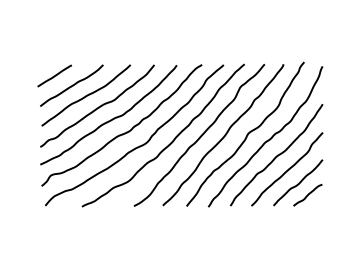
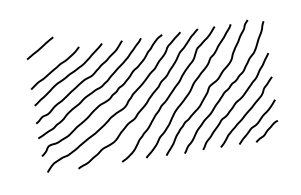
line: (54, 75) -> (39, 47), moved

